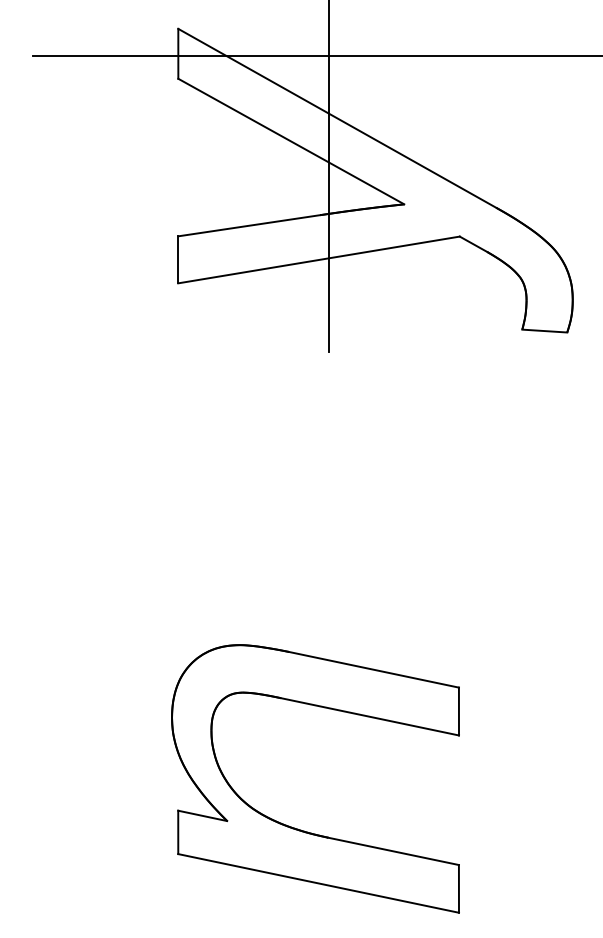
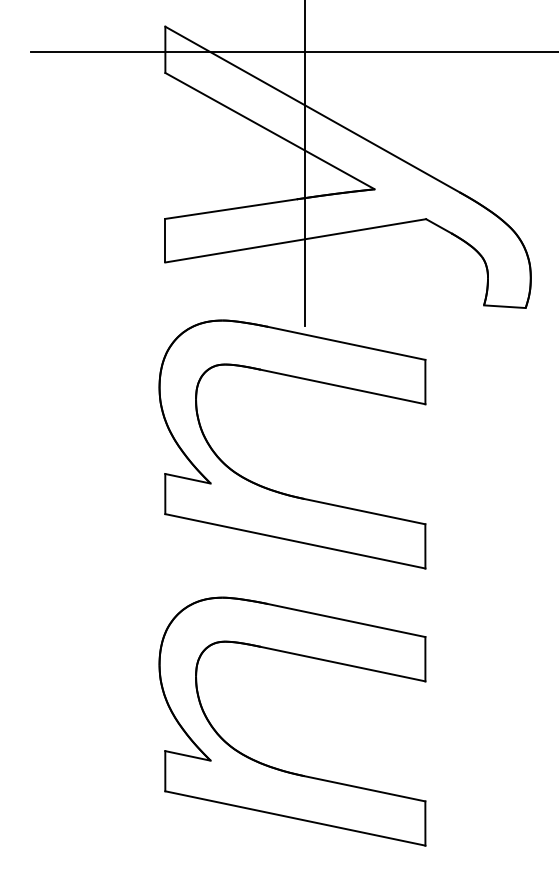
part: (298, 529) -> (276, 490), added

